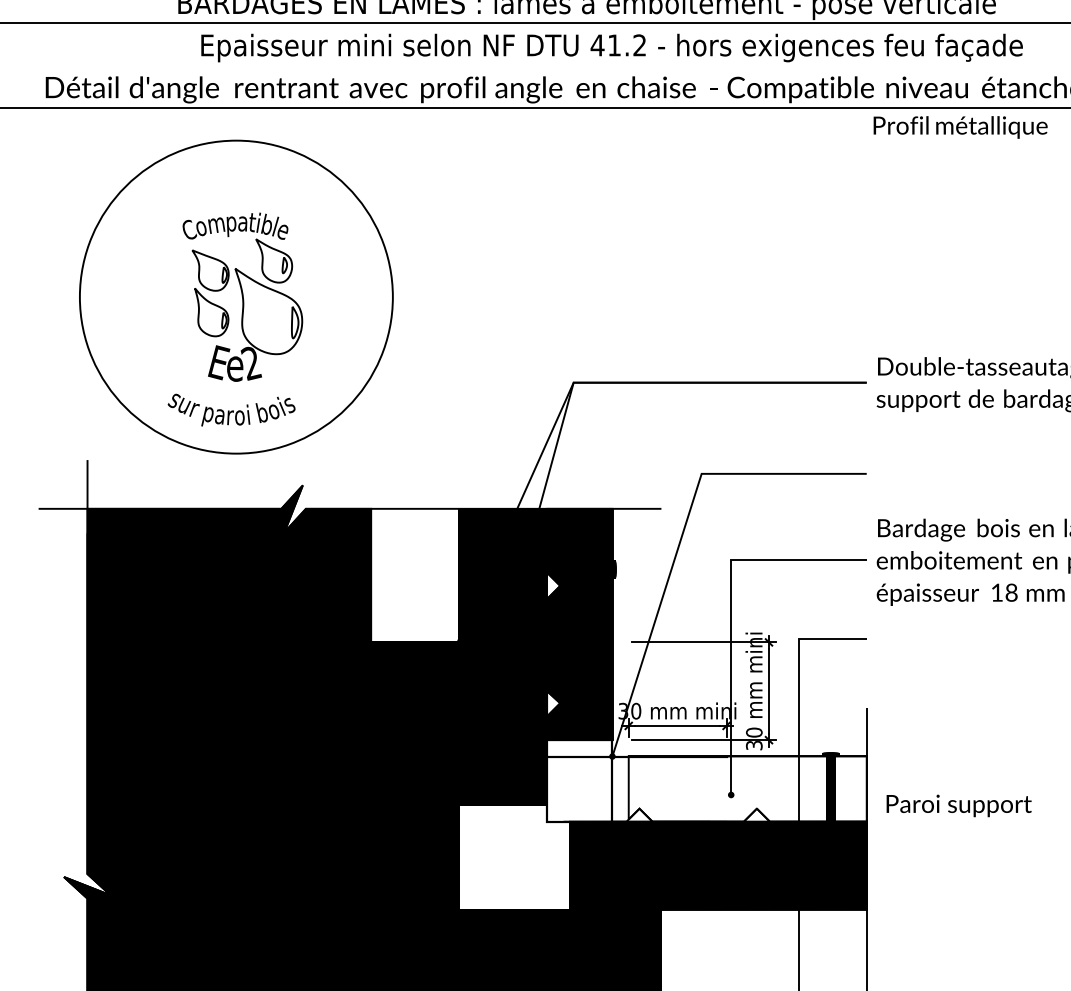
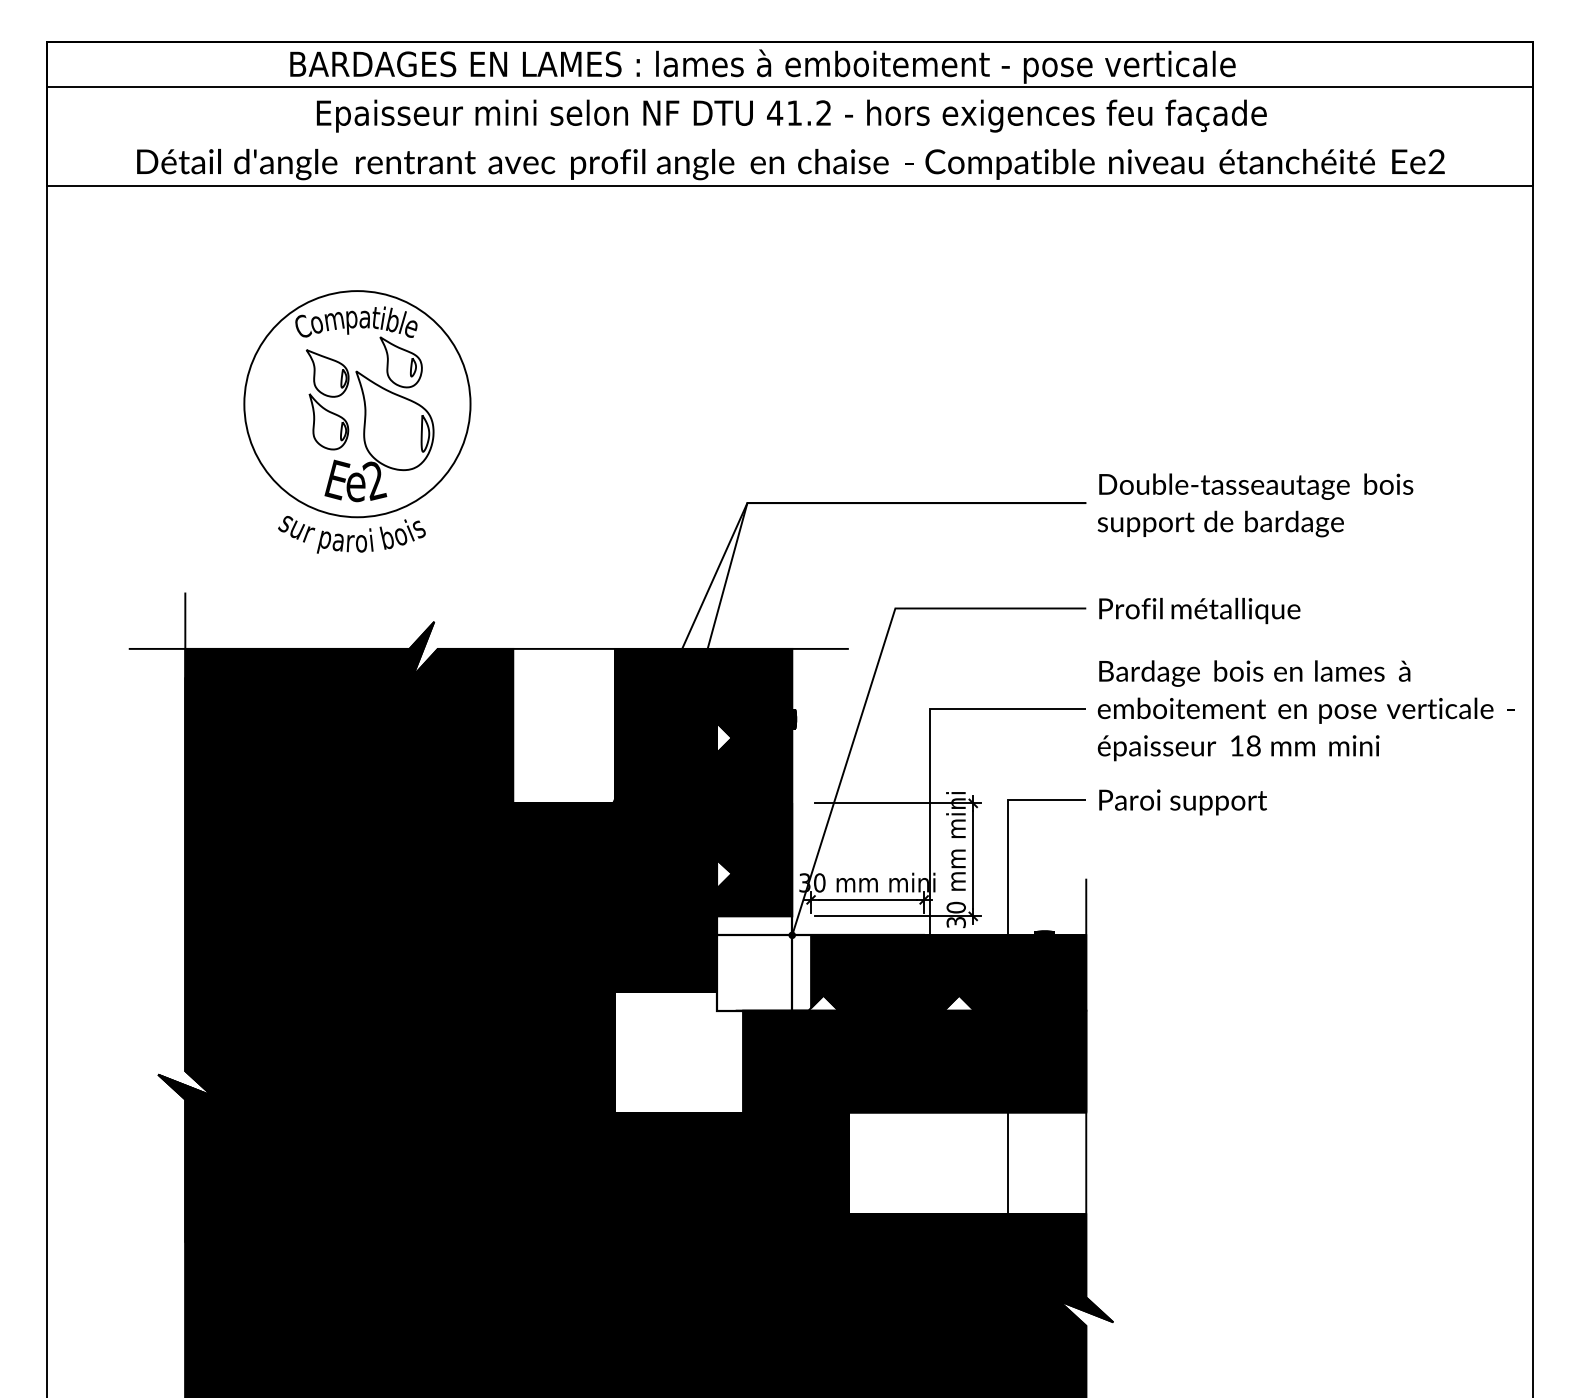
text: (960, 127) -> (1199, 610), moved
circle: (236, 297) -> (357, 404), size x0.62
fill: (747, 788) -> (948, 972), added
text: (958, 805) -> (1182, 802), moved

